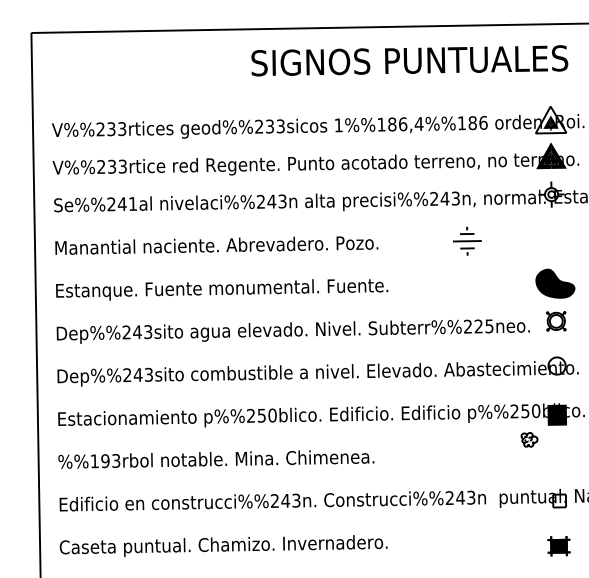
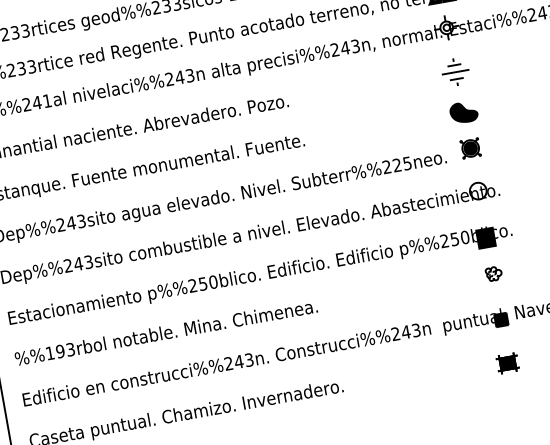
part: (467, 240) -> (455, 71), moved
part: (554, 283) -> (463, 112), size x0.71
fill: (555, 320) -> (469, 147), added
part: (529, 439) -> (493, 273), moved
fill: (559, 500) -> (501, 319), added

